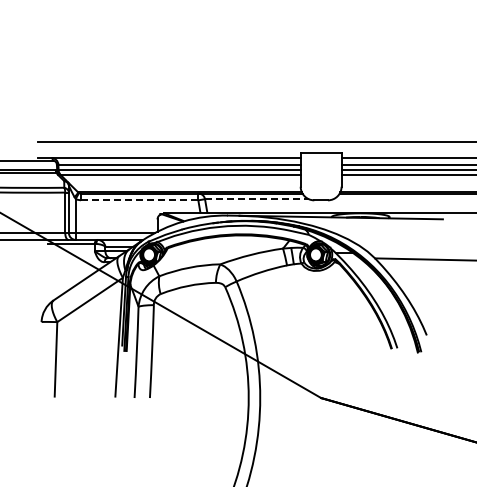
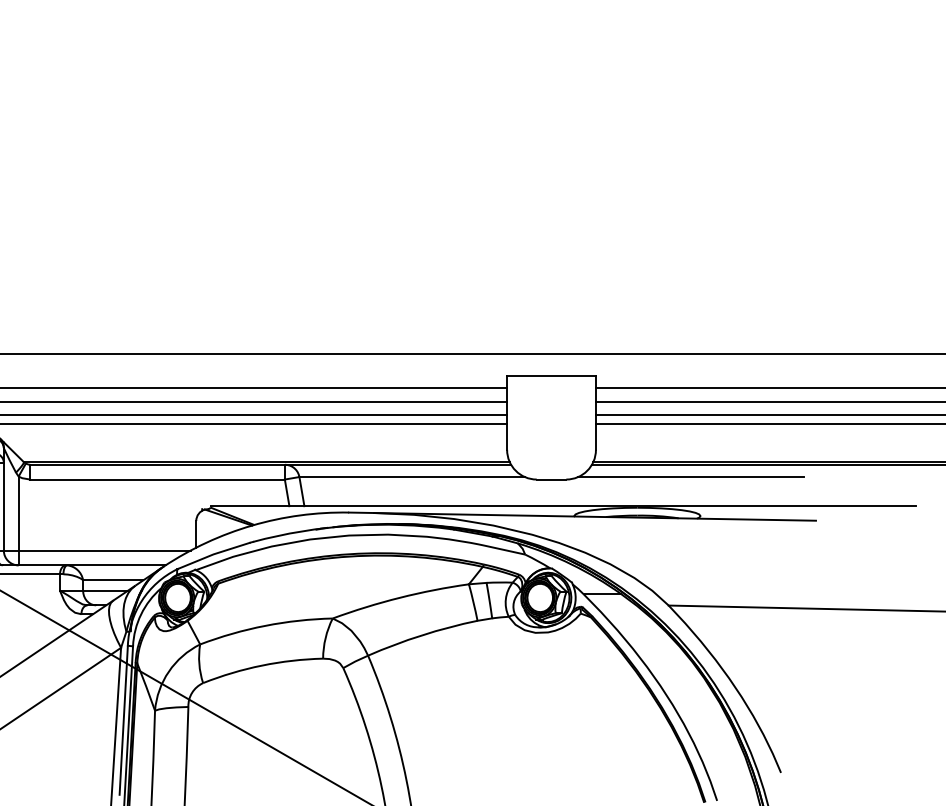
line: (256, 199) -> (411, 477), dashed -> solid
line: (385, 199) -> (691, 477), added
line: (139, 200) -> (157, 479), dashed -> solid

